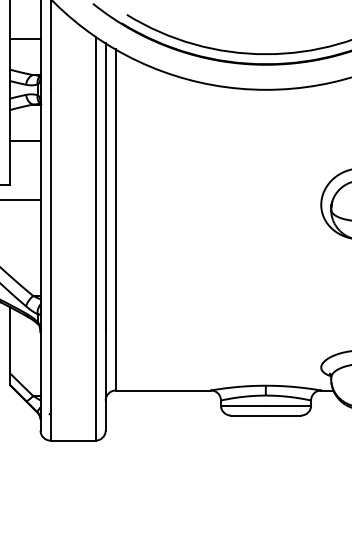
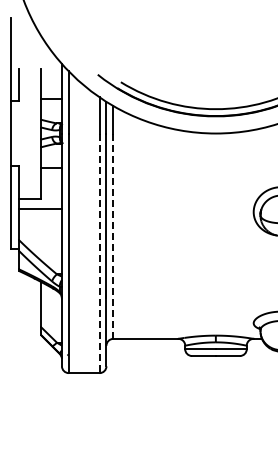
line: (115, 240) -> (113, 236), solid -> dashed
line: (95, 265) -> (99, 253), solid -> dashed

